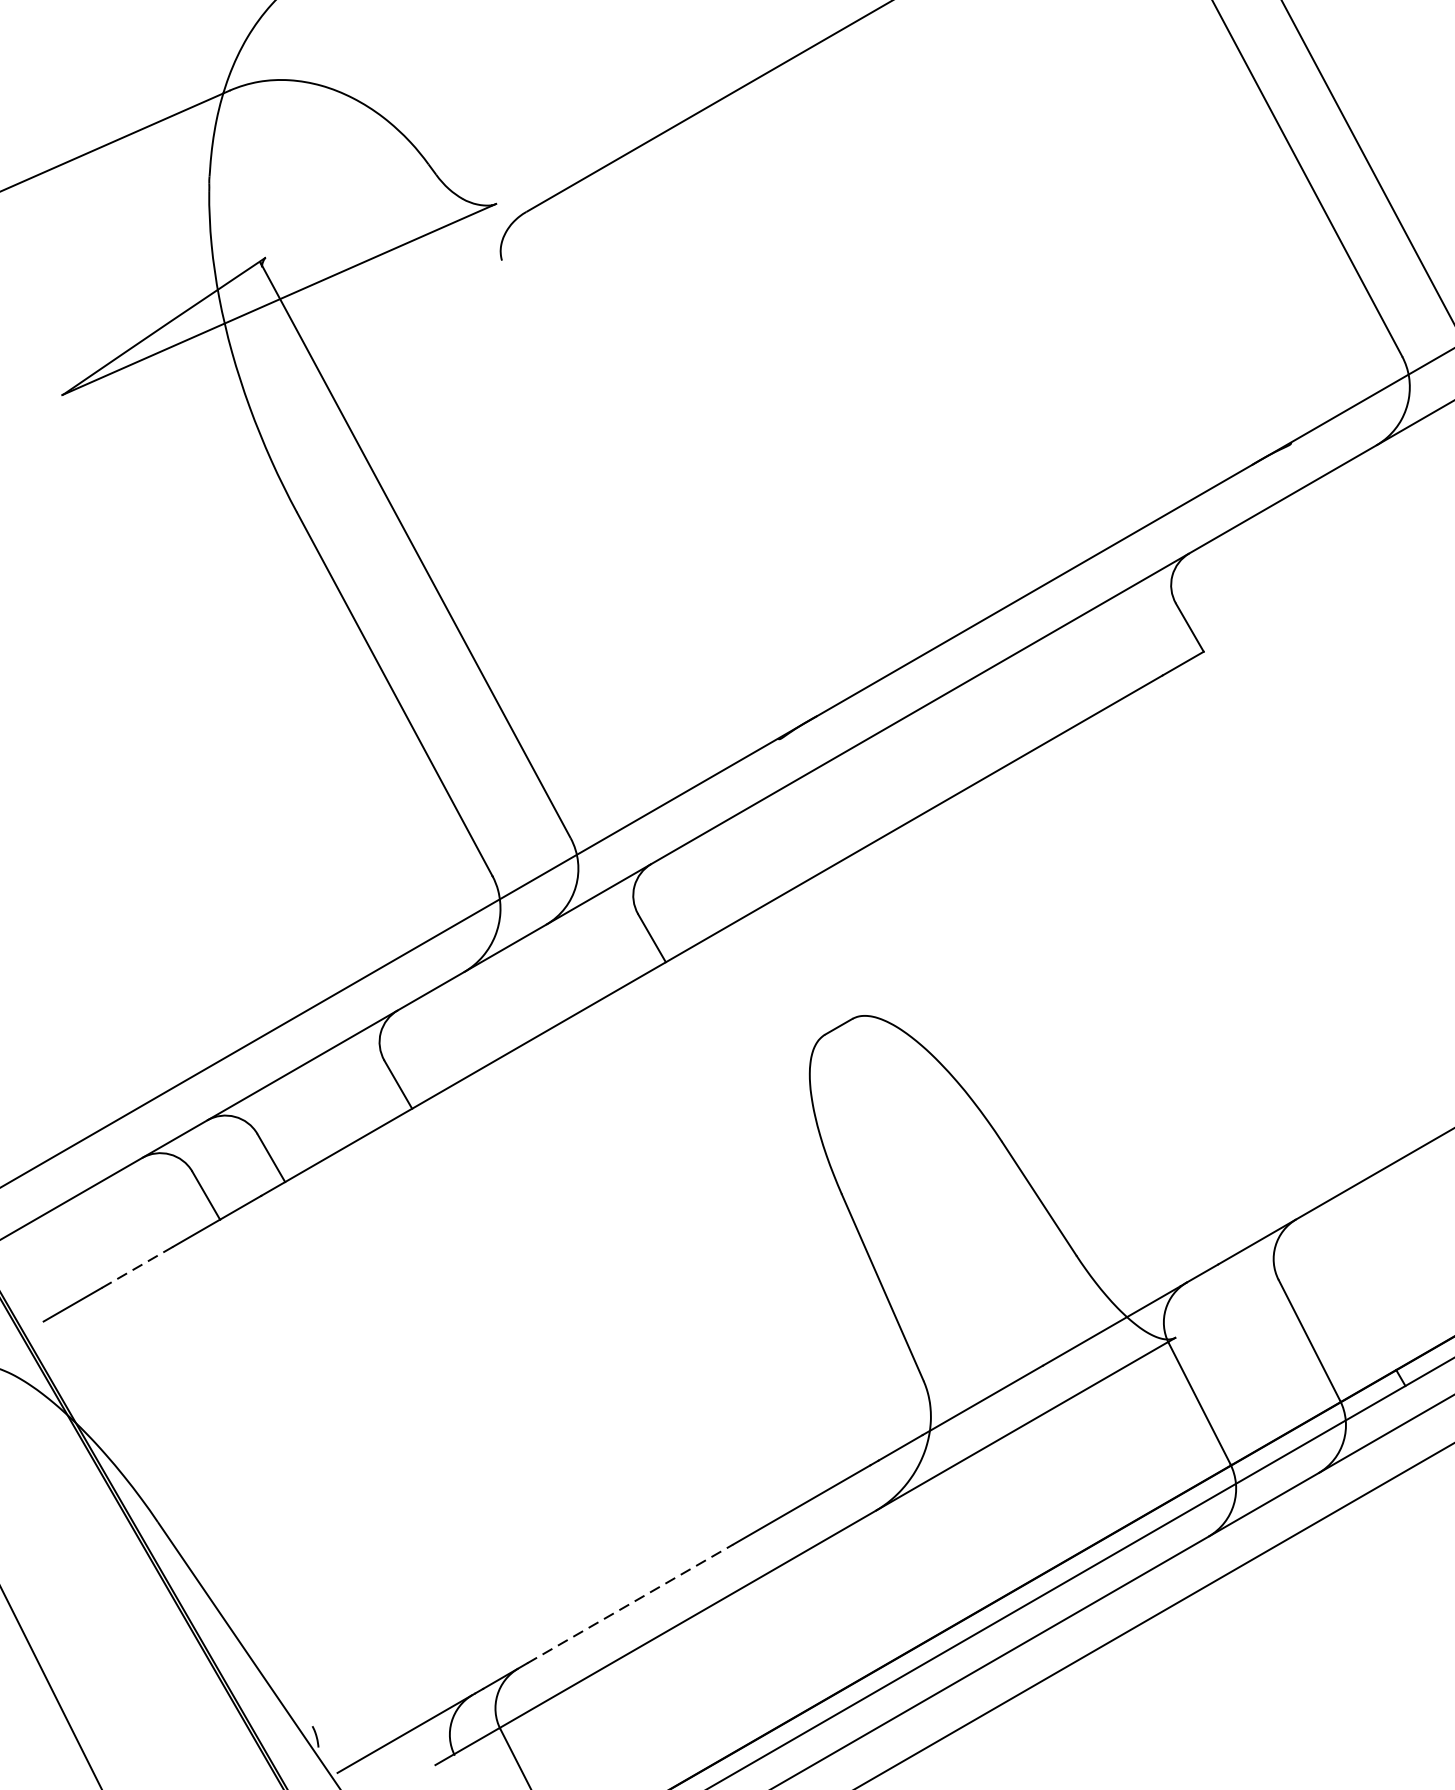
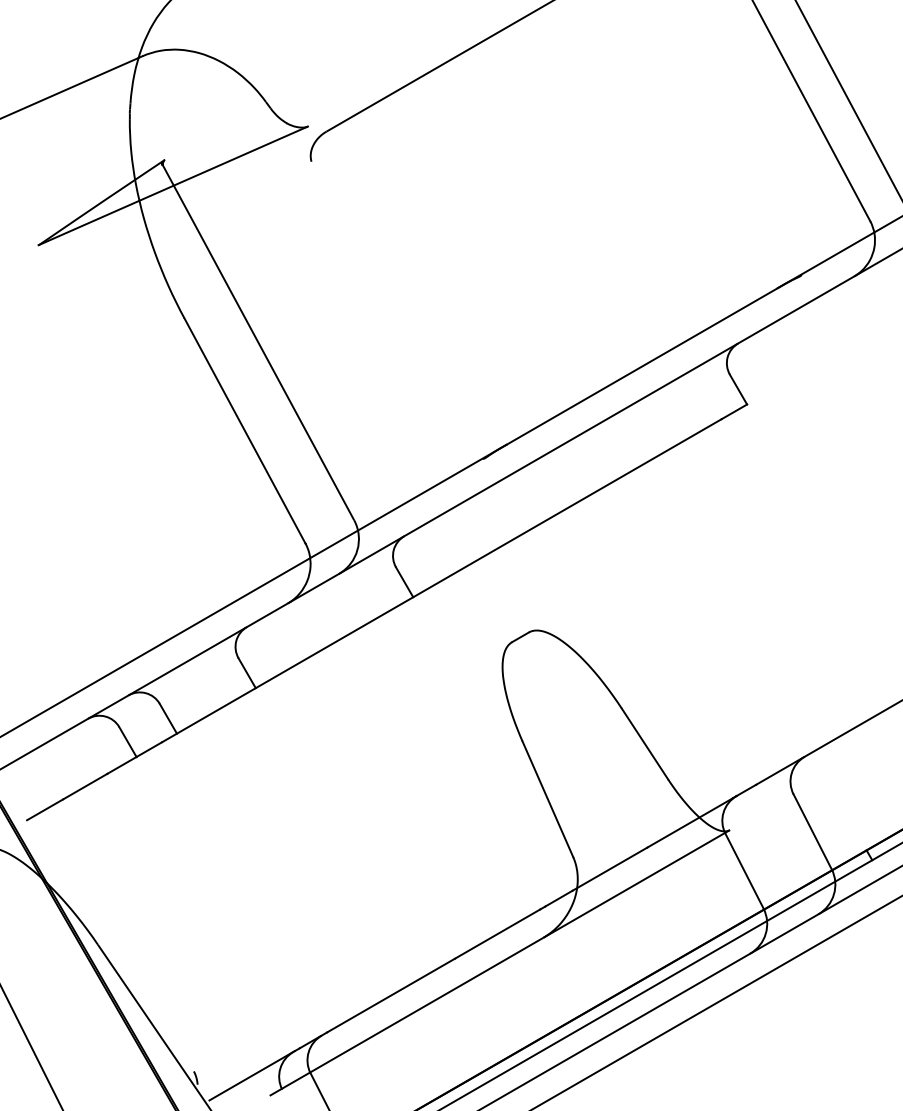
line: (137, 1267) -> (85, 786), dashed -> solid
line: (630, 1603) -> (391, 995), dashed -> solid

